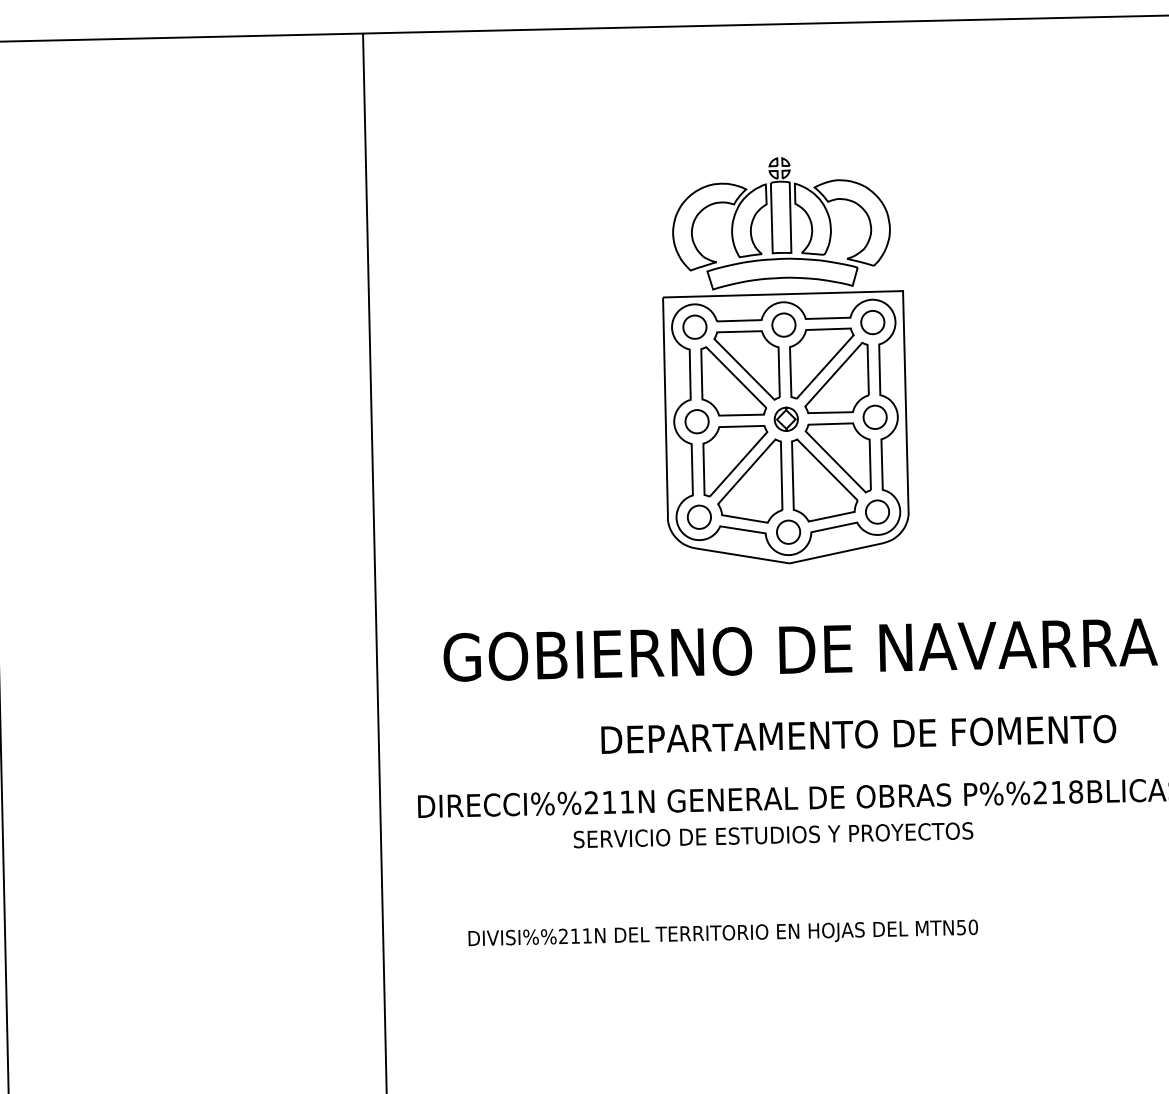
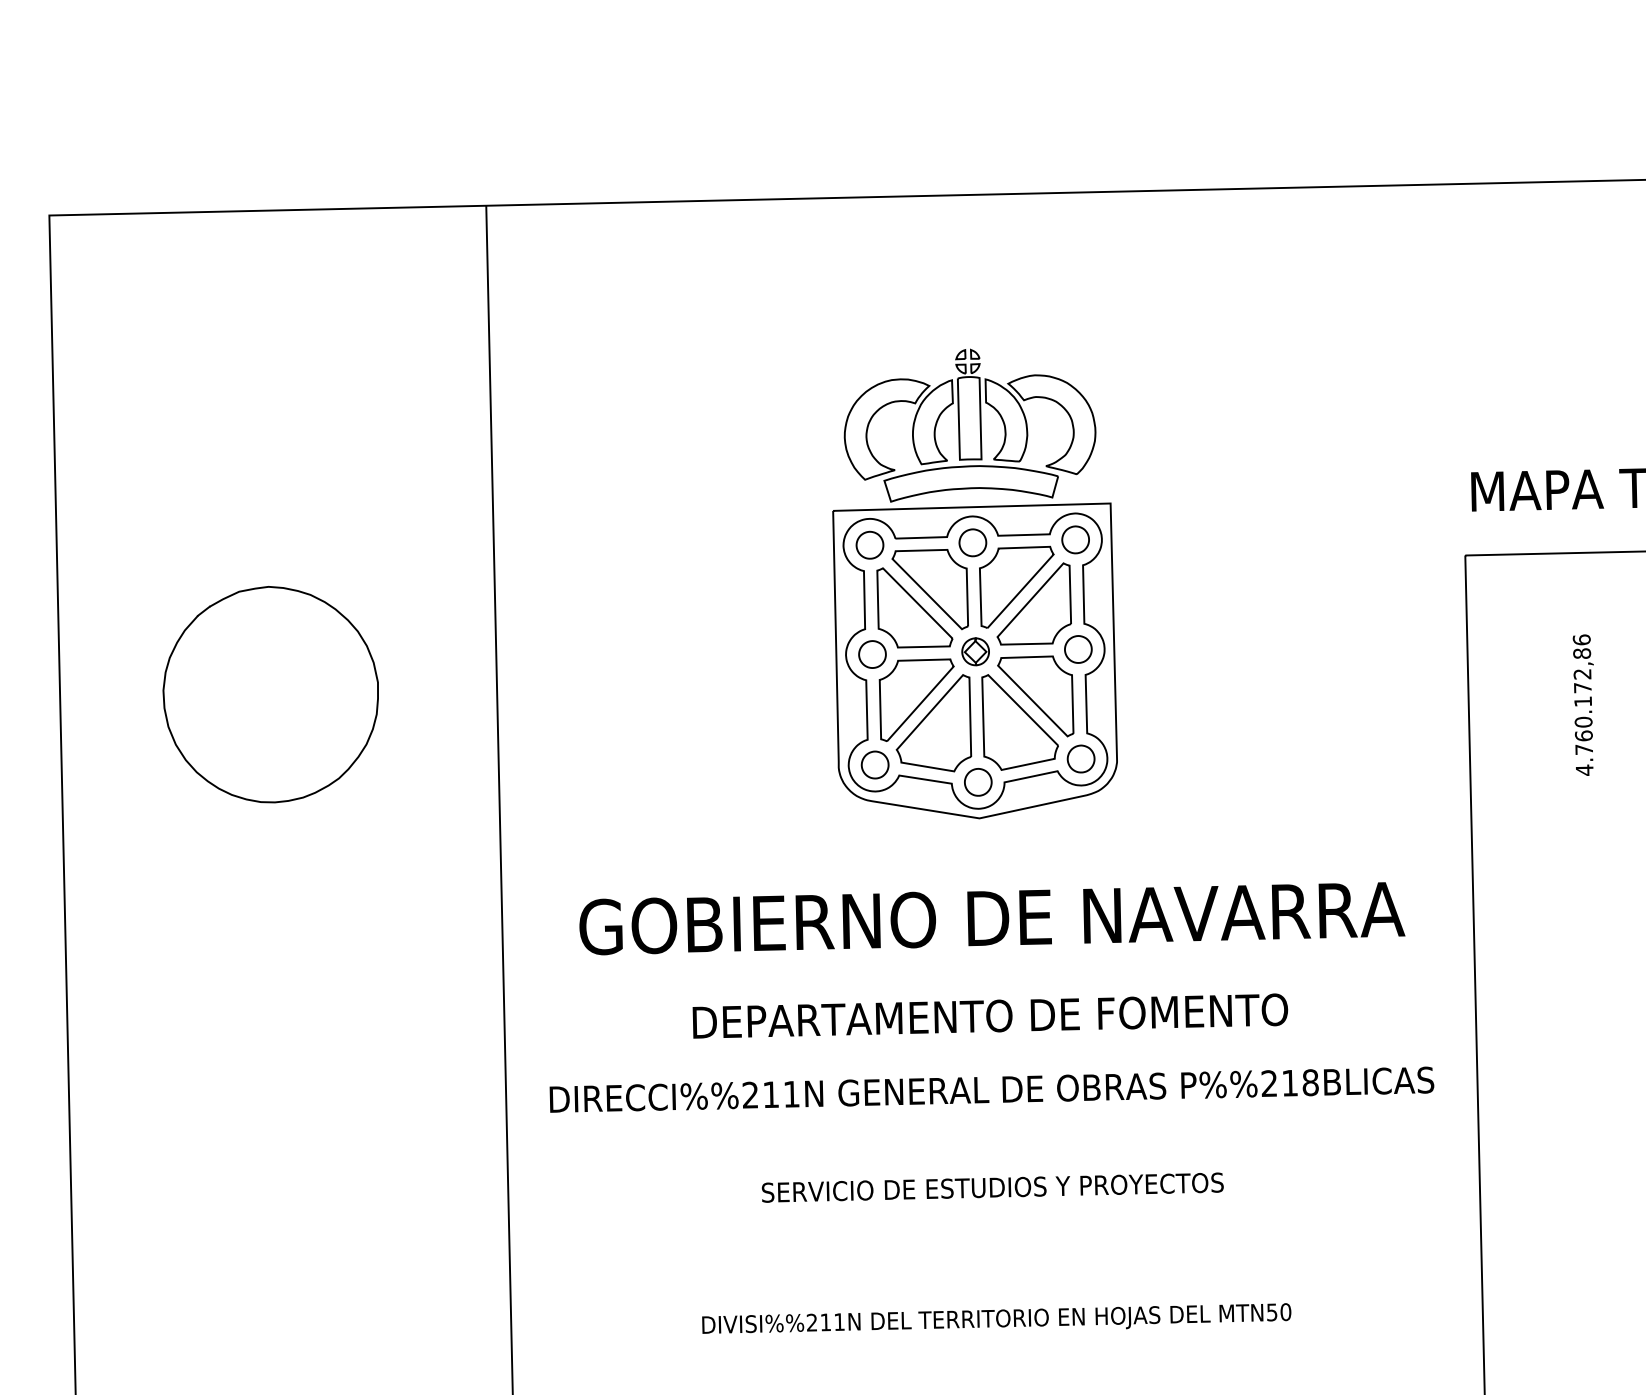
part: (176, 456) -> (270, 694), added
text: (858, 733) -> (990, 1015), moved
text: (773, 835) -> (992, 1187), moved
text: (723, 932) -> (996, 1318), moved

